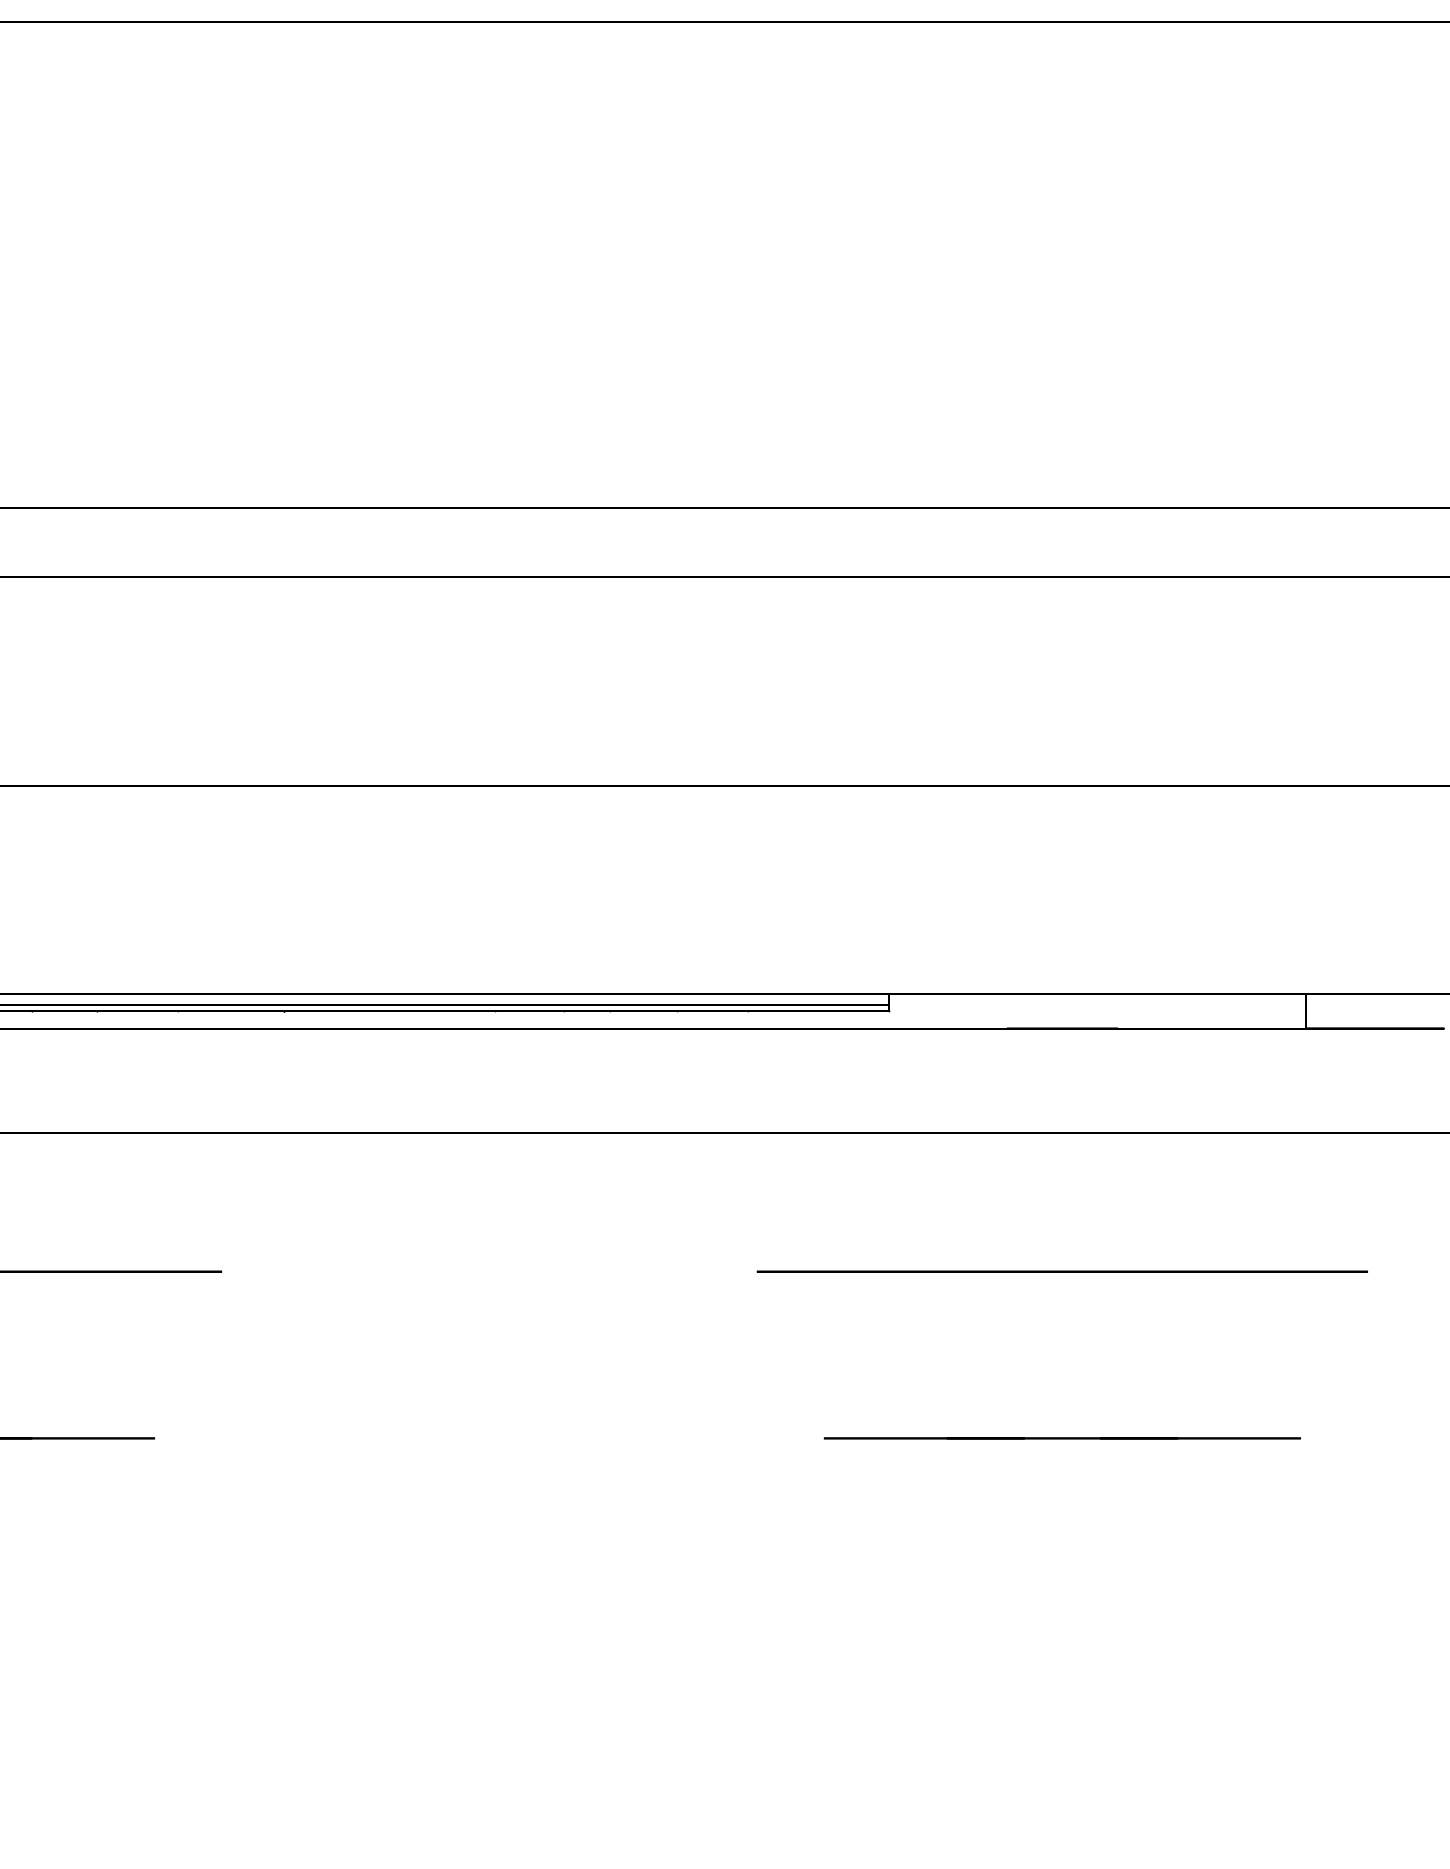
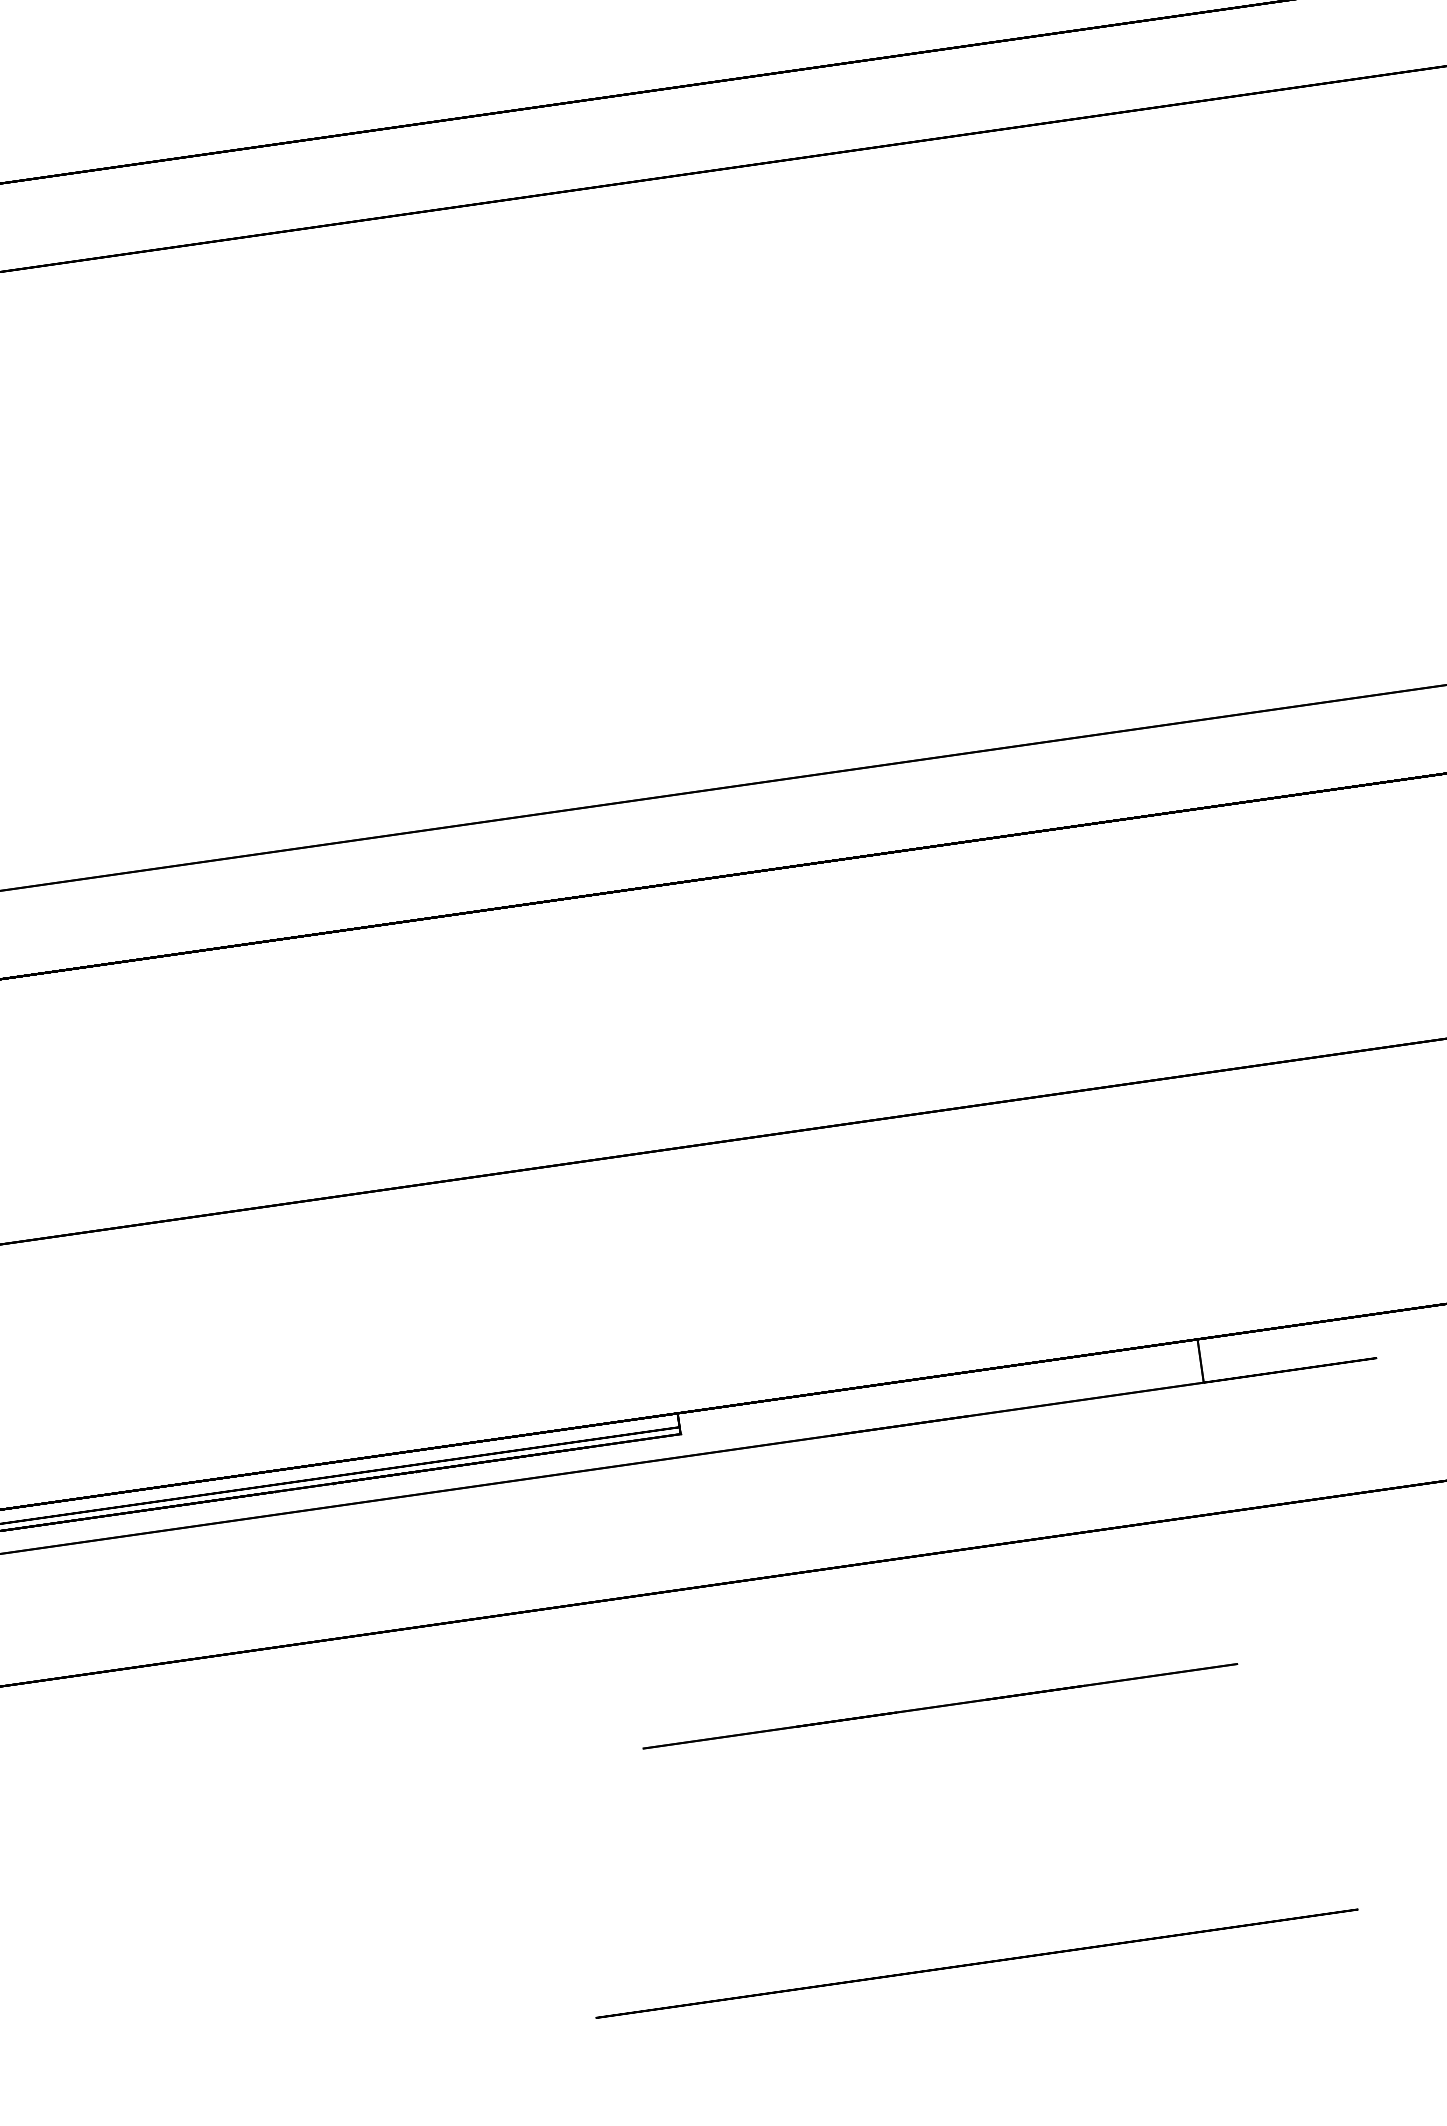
circle: (1061, 1271) -> (975, 1963), moved
line: (1061, 1438) -> (939, 1706), moved

